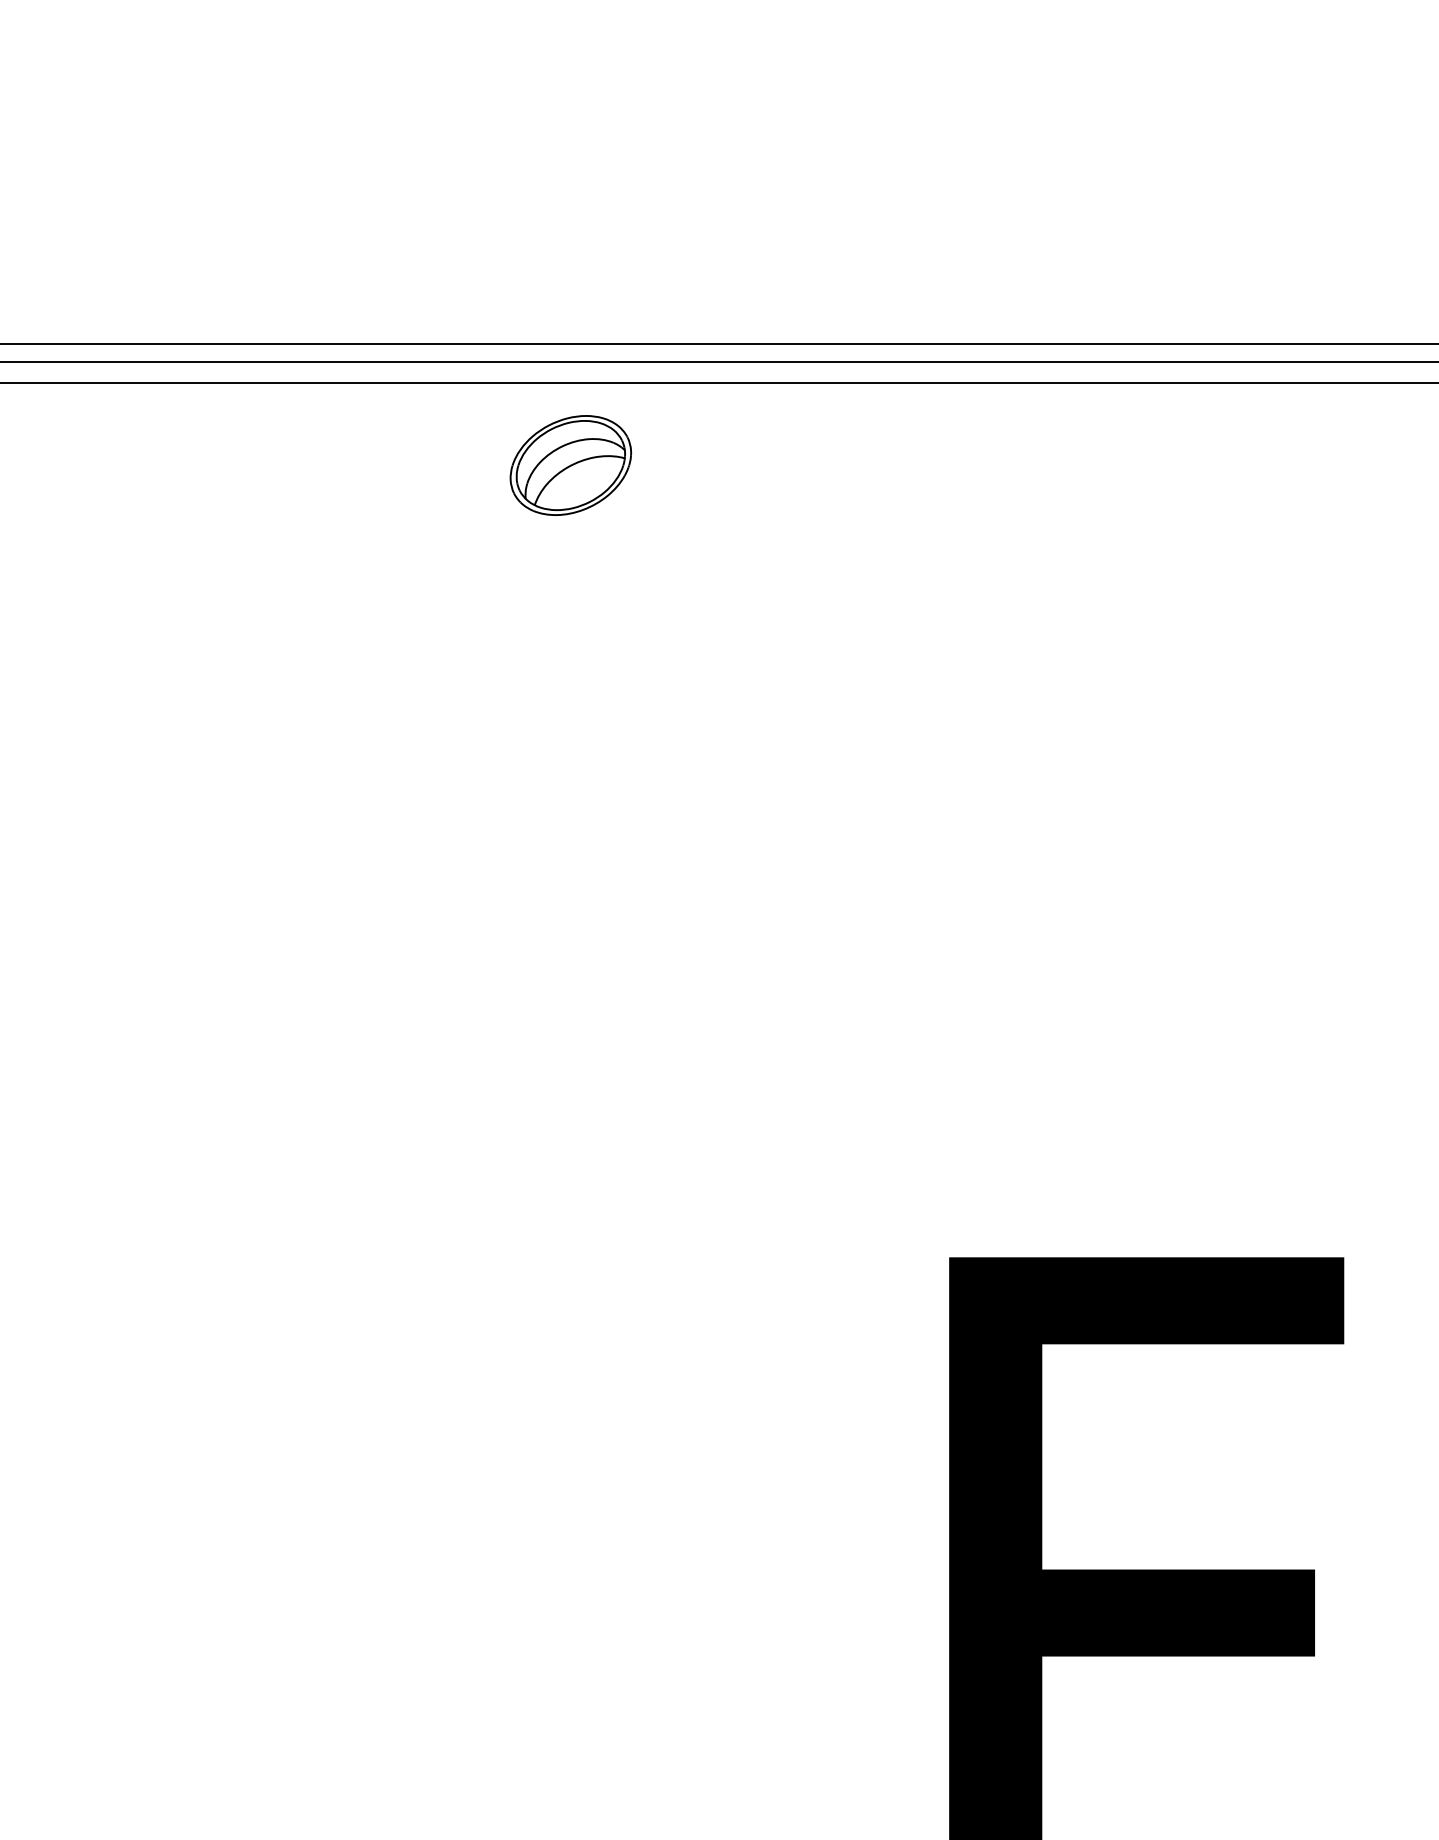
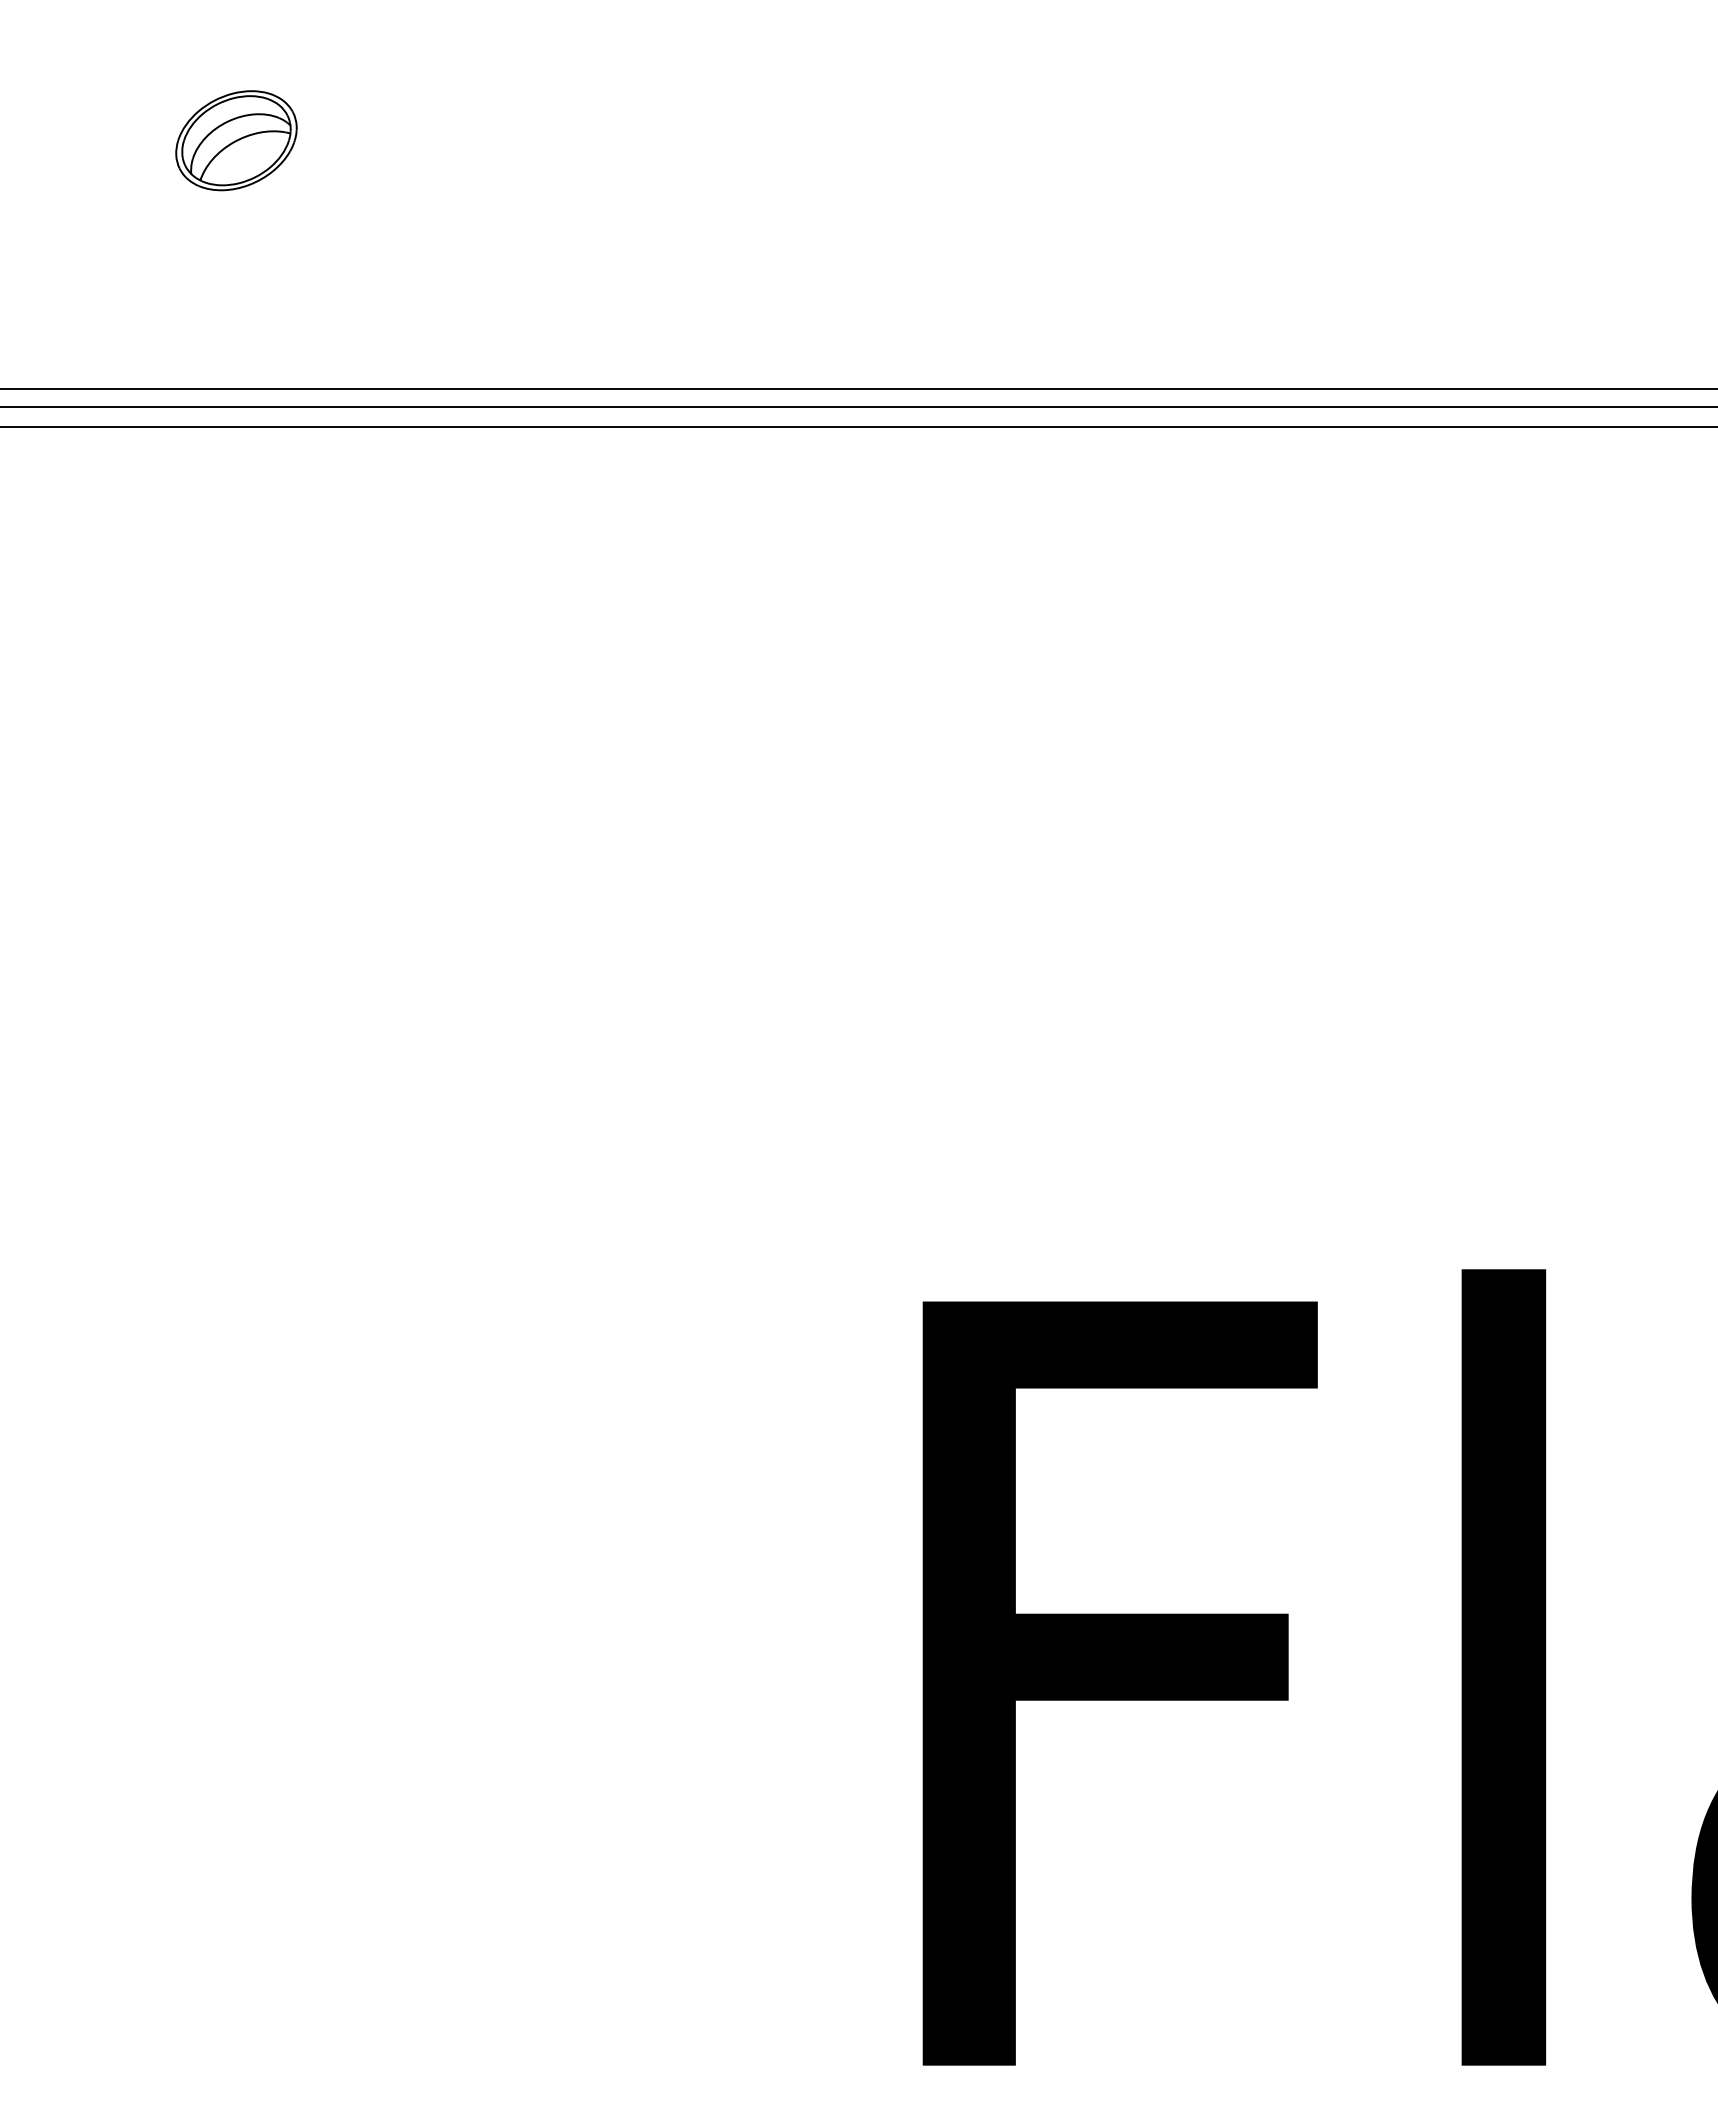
part: (570, 465) -> (236, 140), moved

